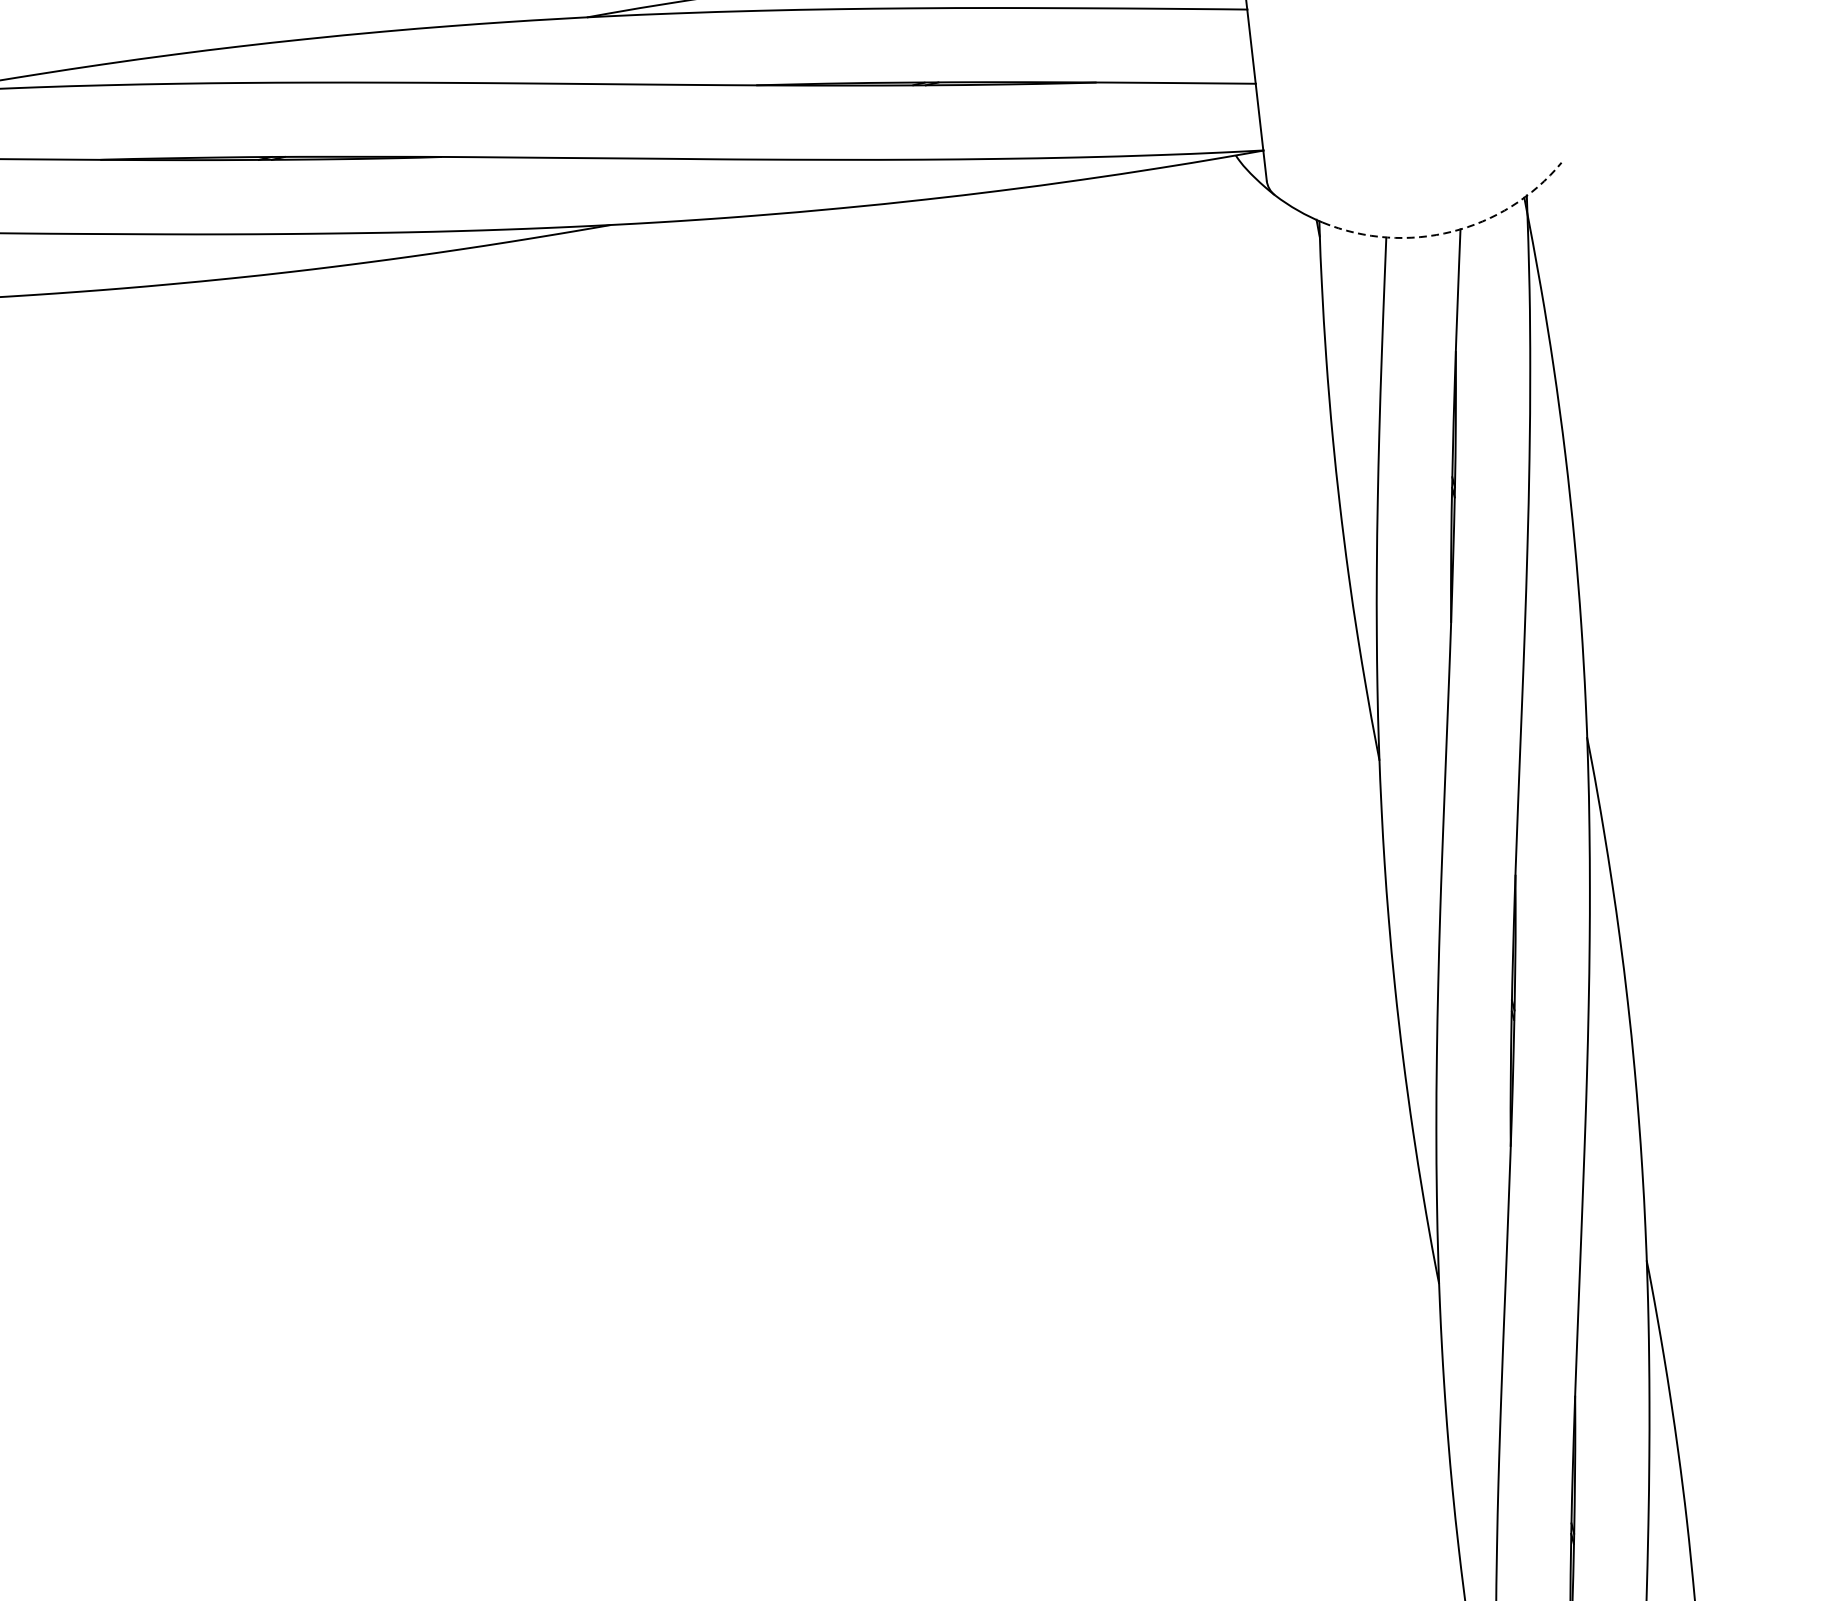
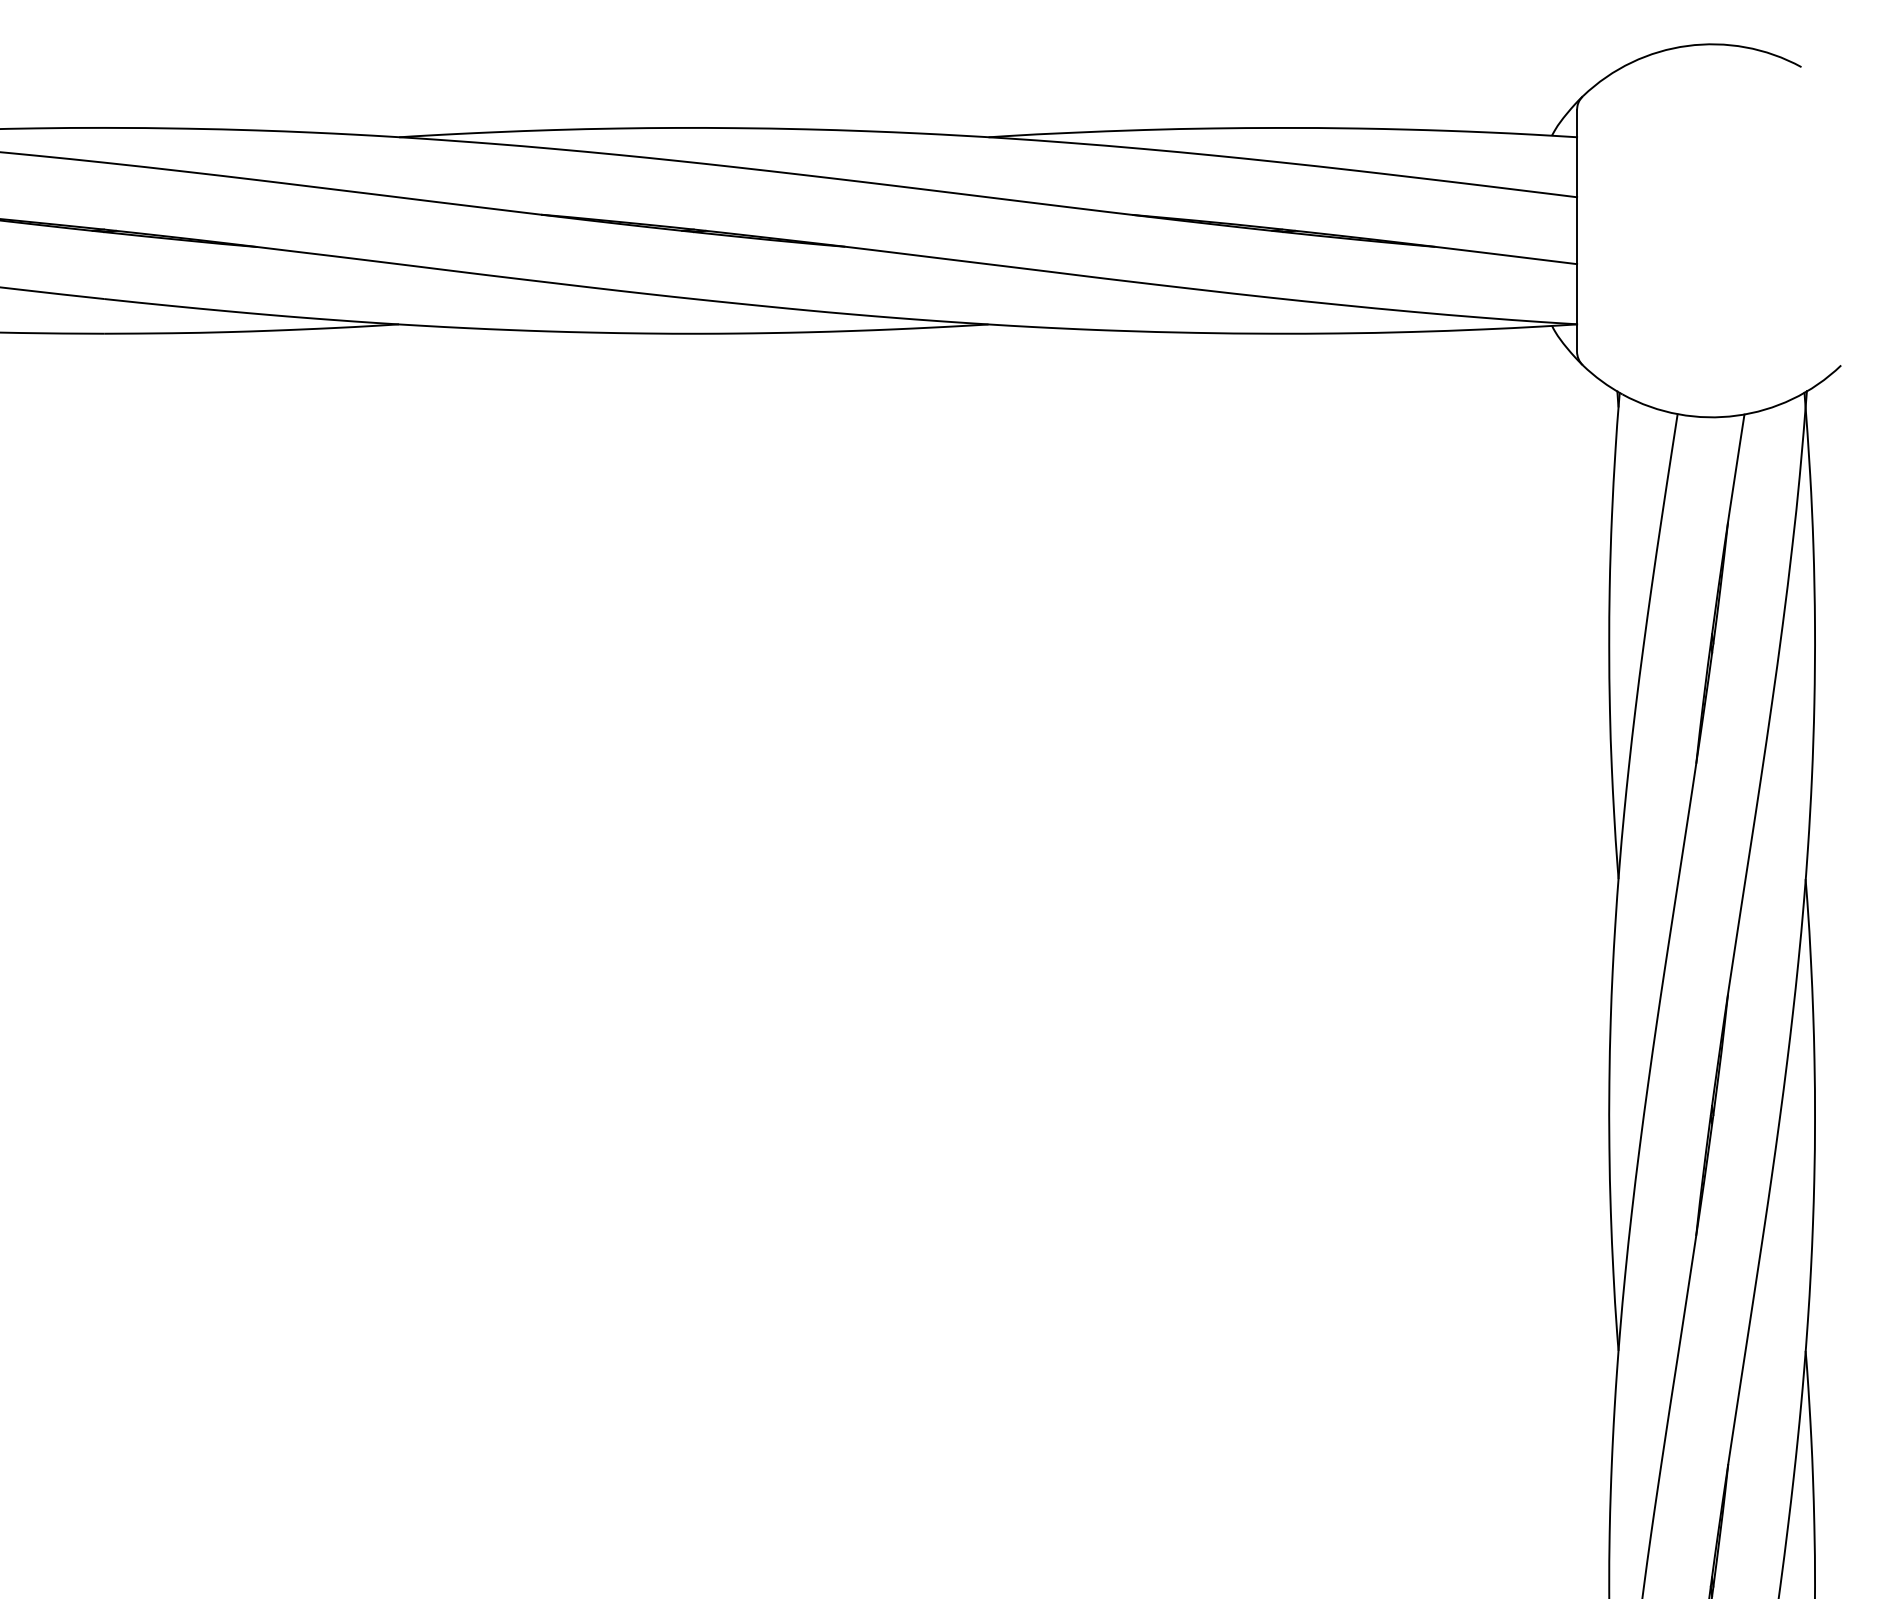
arc: (1451, 231) -> (1736, 415), dashed -> solid

